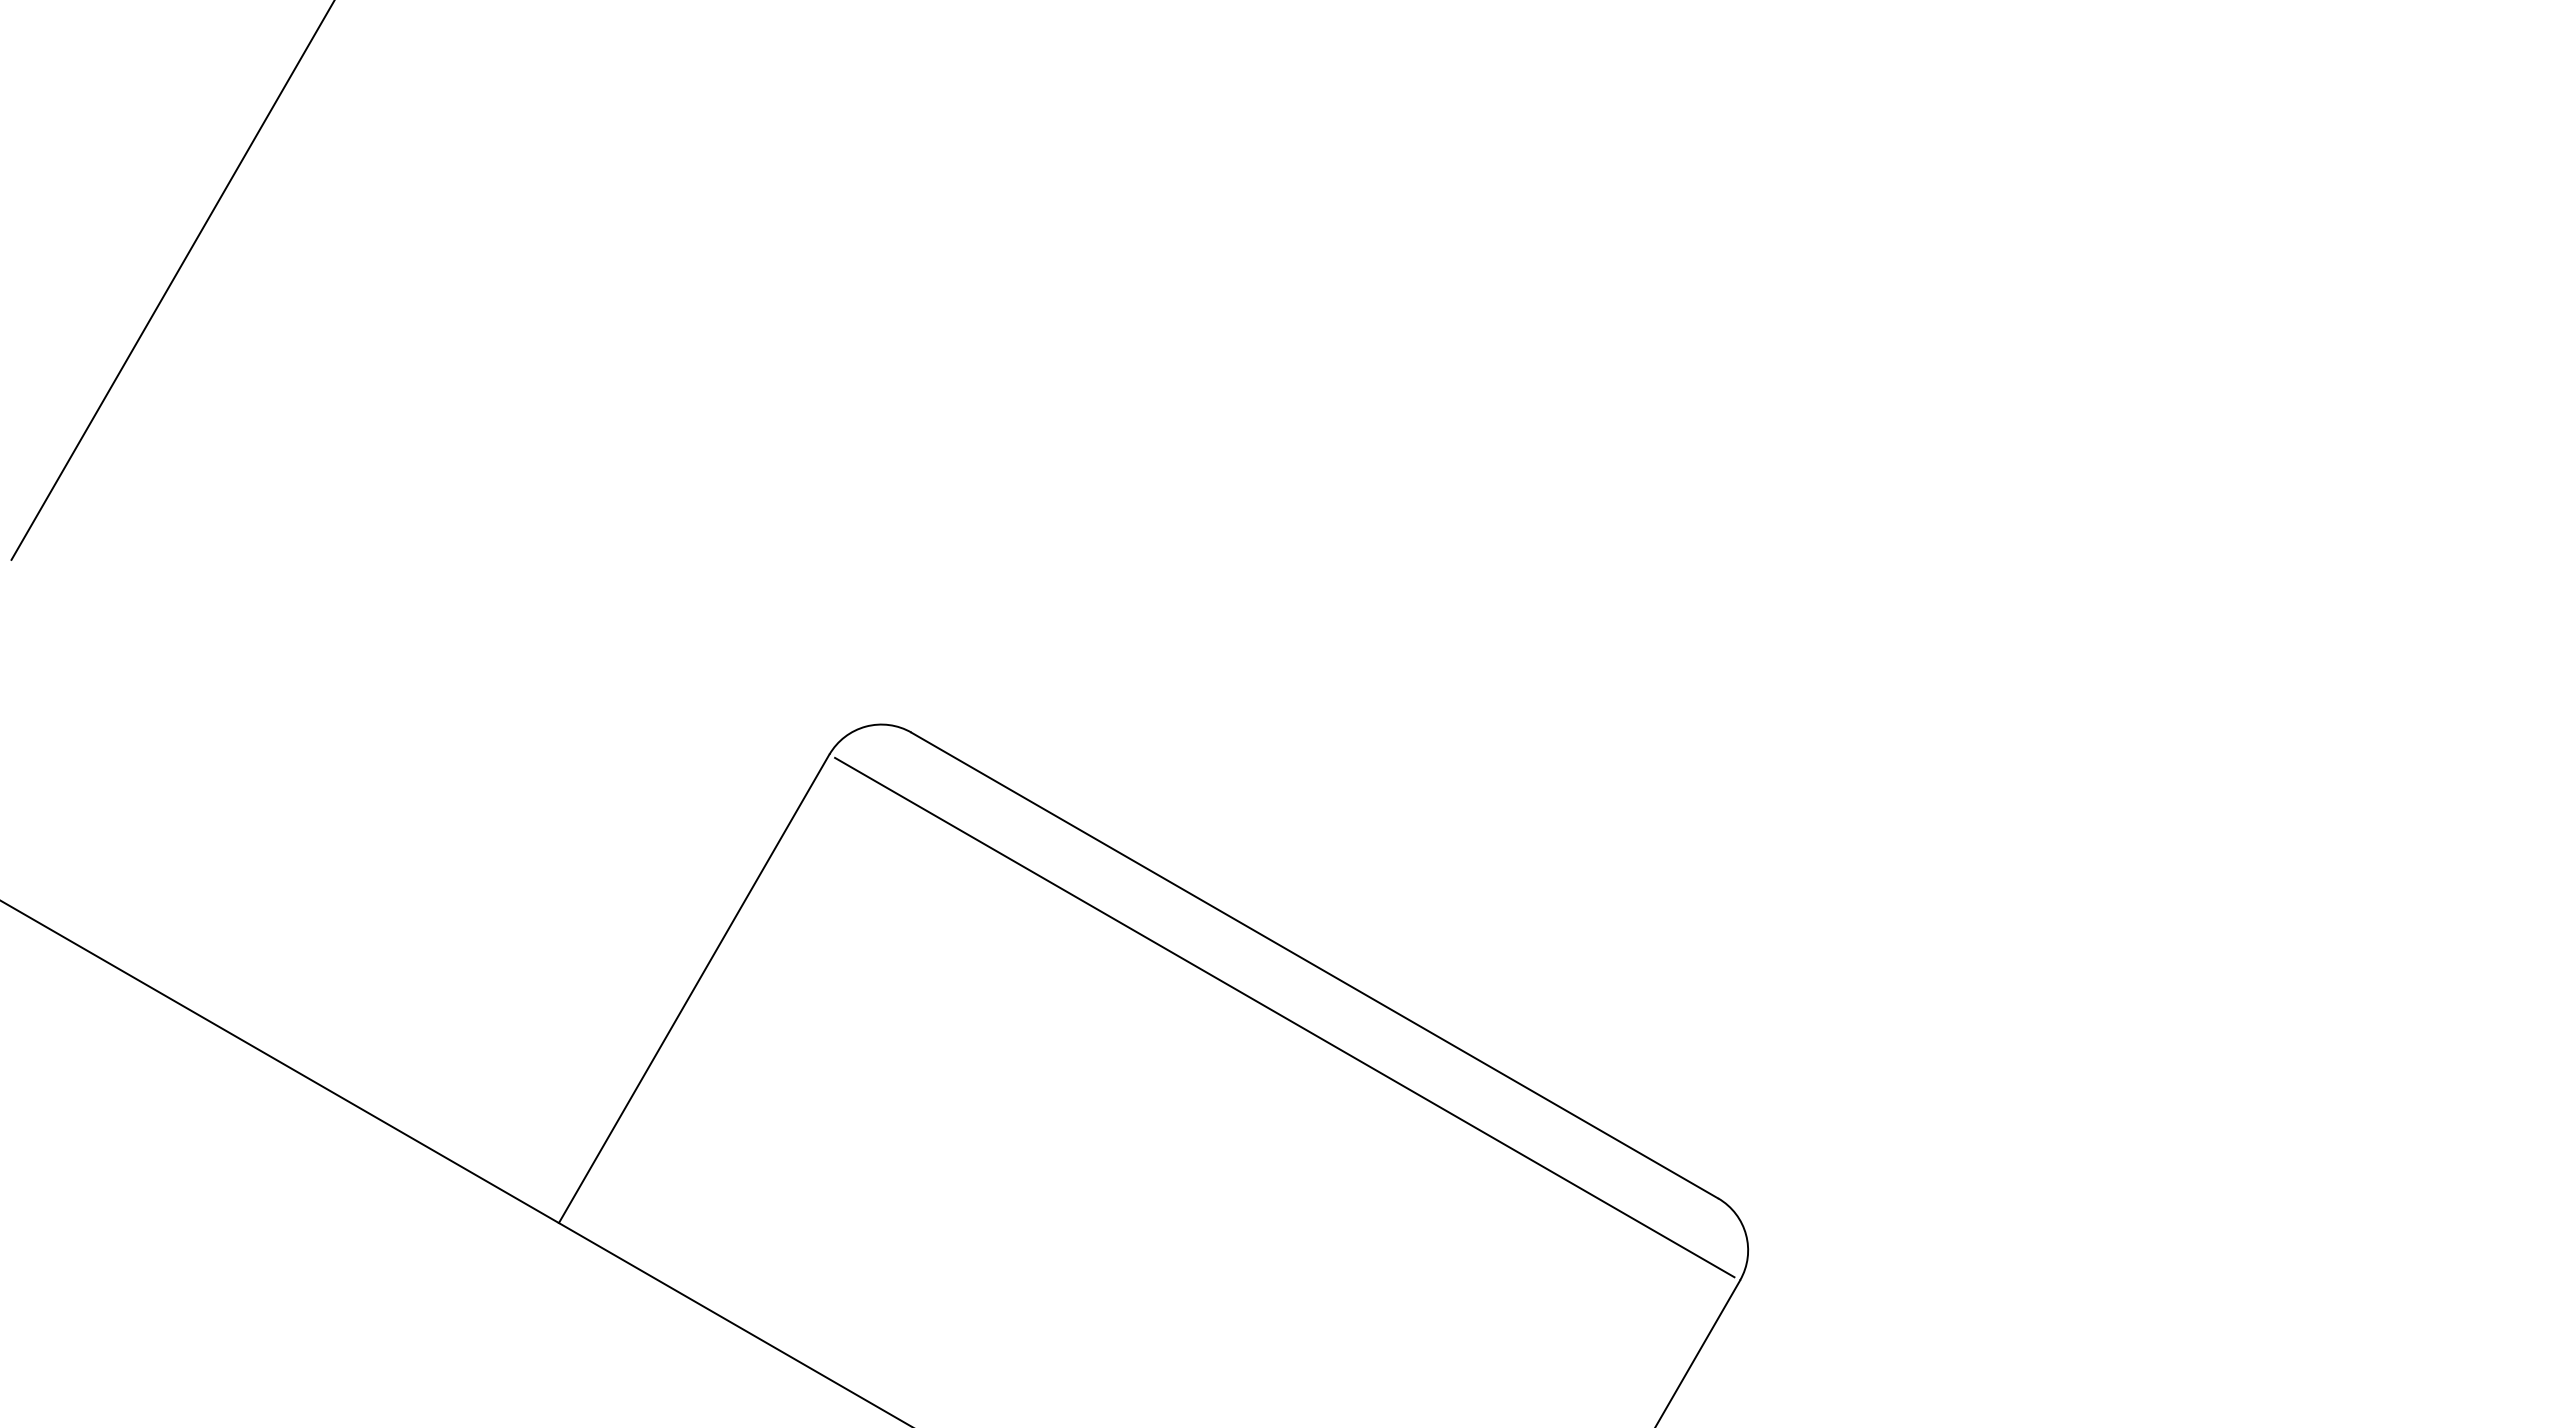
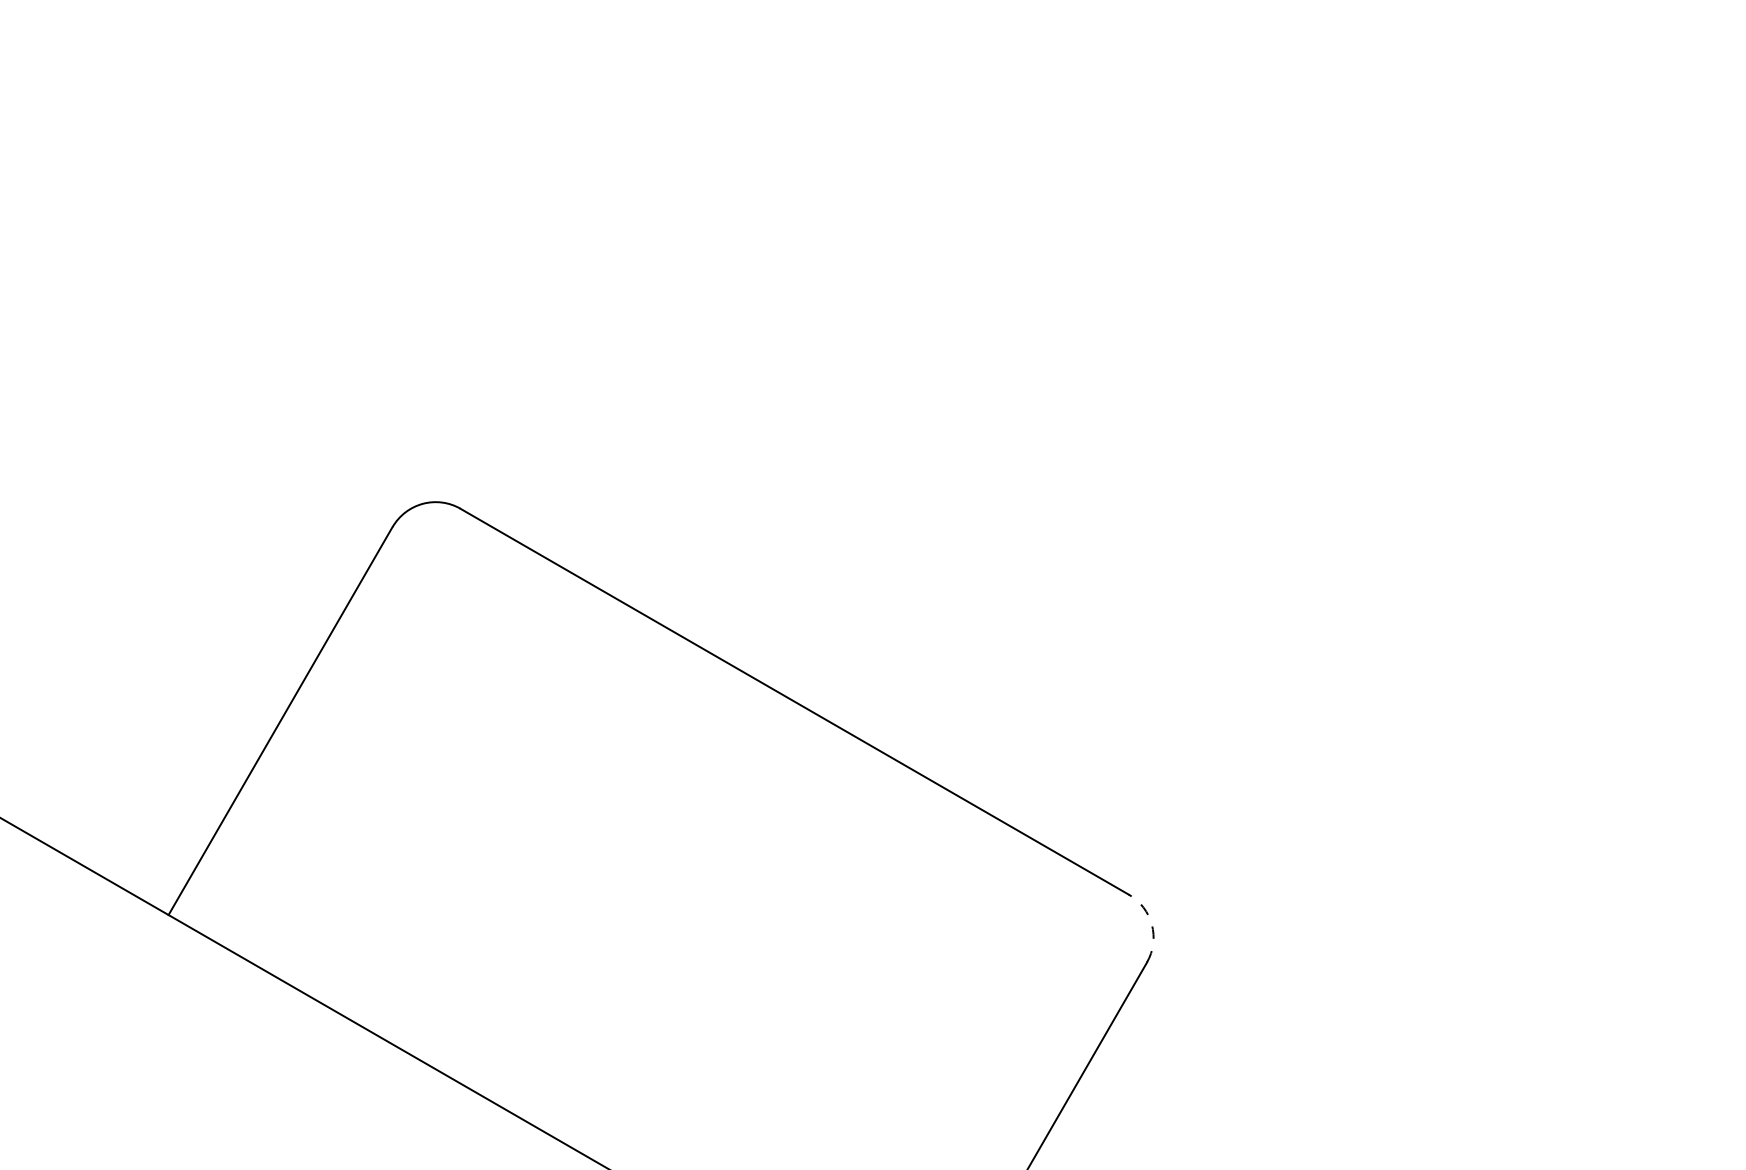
line: (1284, 1017) -> (769, 744), removed
arc: (1746, 1234) -> (1152, 924), solid -> dashed

